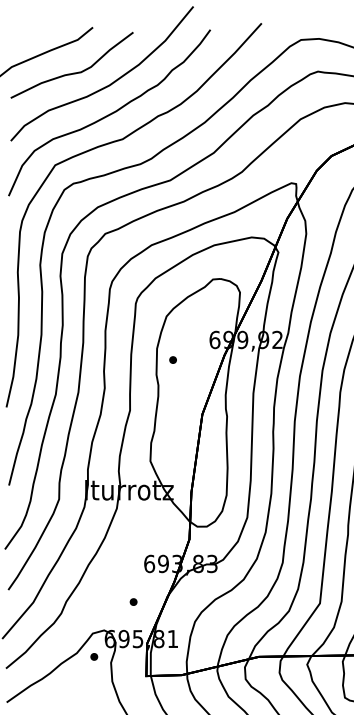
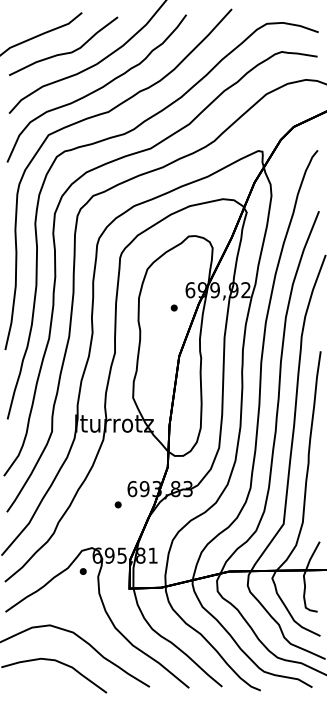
part: (172, 359) -> (173, 307), moved
part: (132, 601) -> (117, 504), moved

